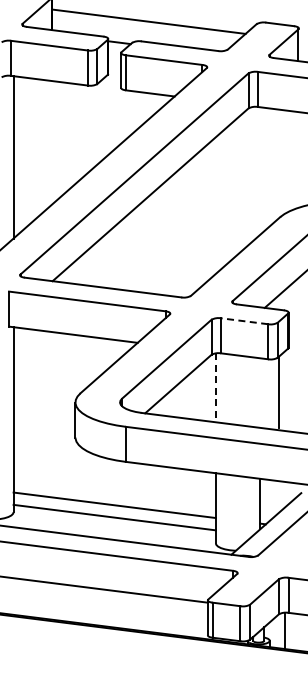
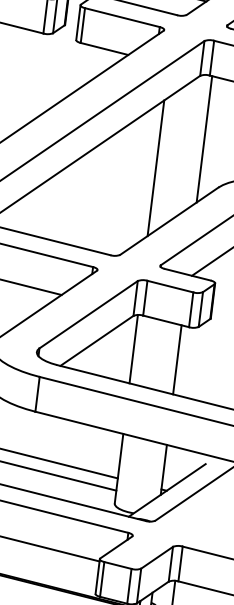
line: (260, 170) -> (204, 138), added
line: (215, 205) -> (155, 168), added
line: (244, 321) -> (170, 286), dashed -> solid
line: (215, 388) -> (133, 349), dashed -> solid
line: (279, 392) -> (177, 359), moved

